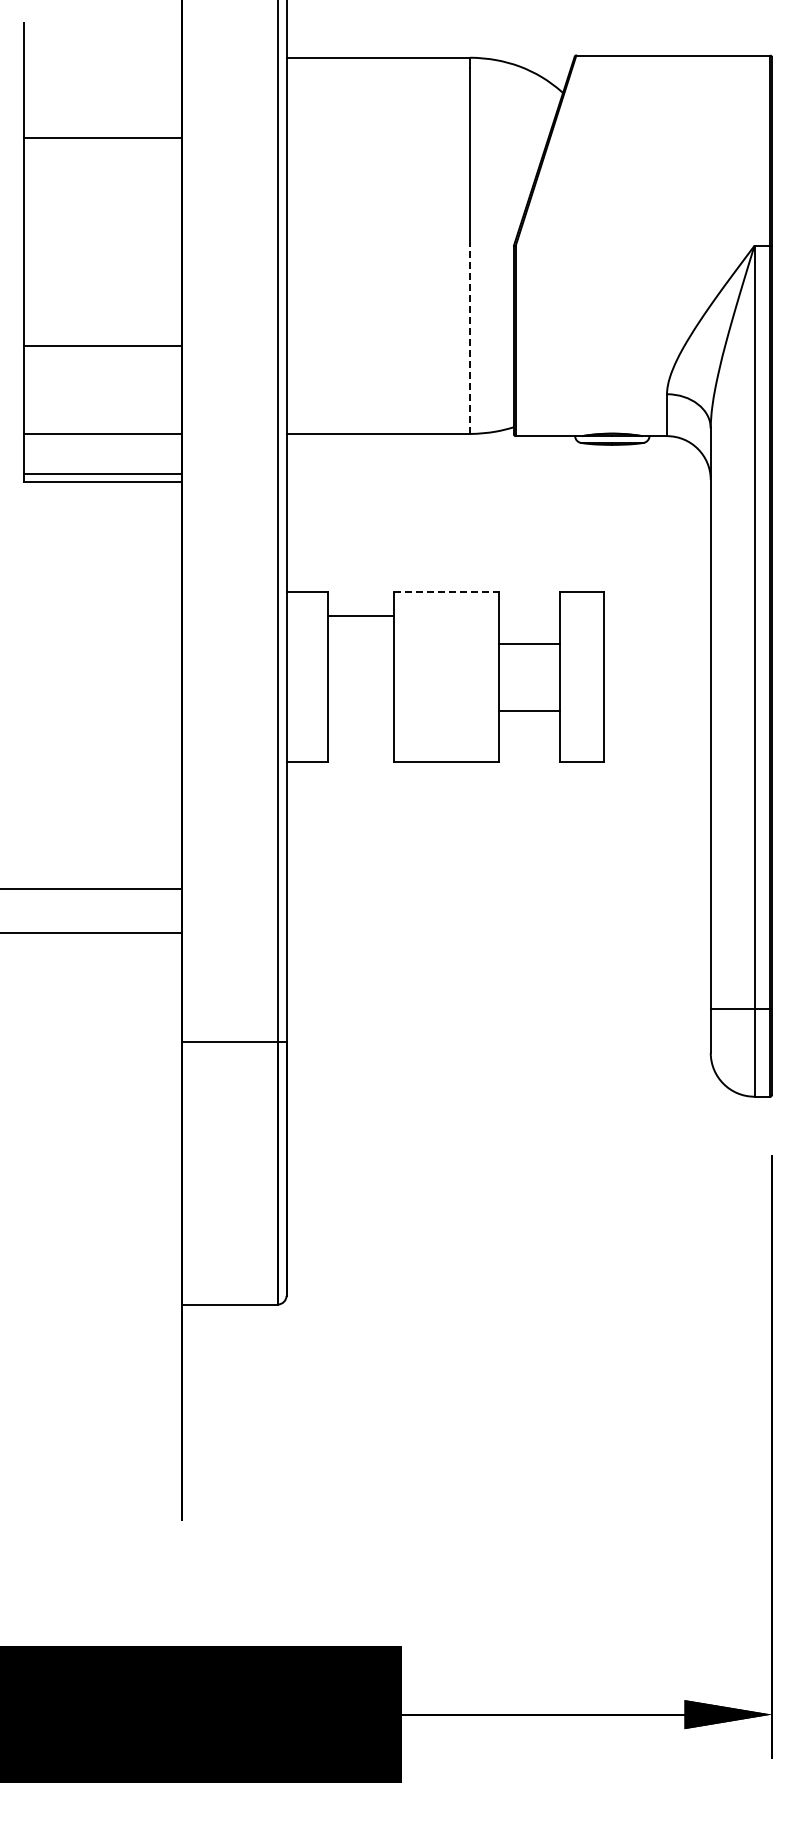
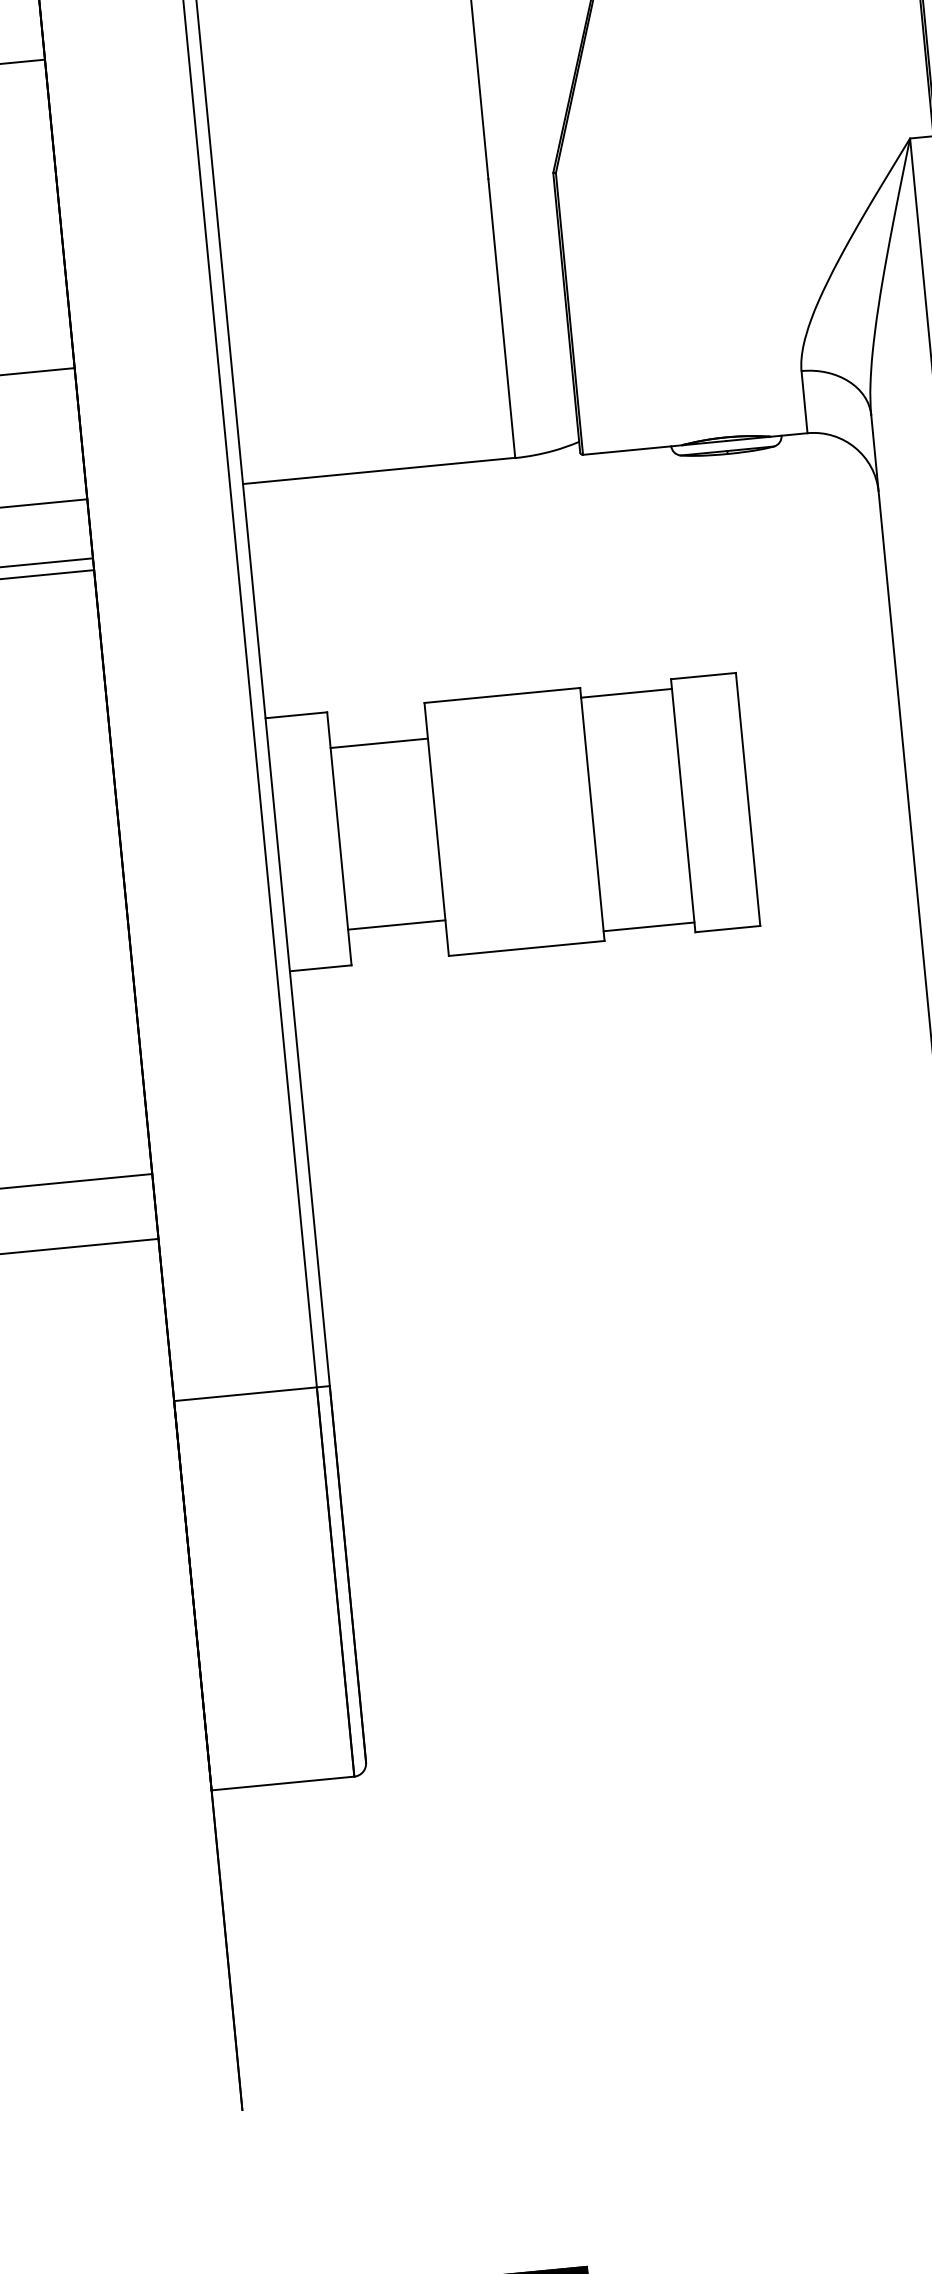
line: (470, 339) -> (502, 317), dashed -> solid
line: (446, 591) -> (502, 695), dashed -> solid
line: (529, 644) -> (626, 693), moved
line: (529, 710) -> (649, 926), moved
line: (360, 738) -> (396, 925), added

